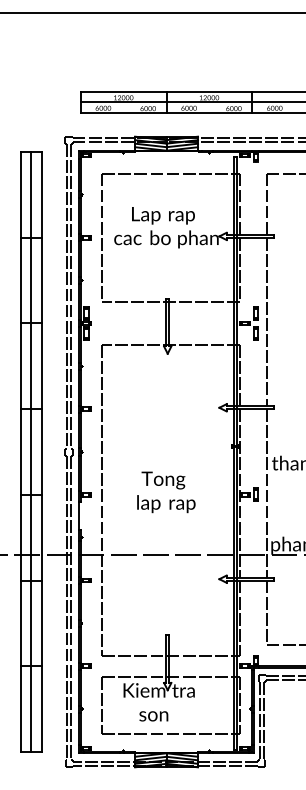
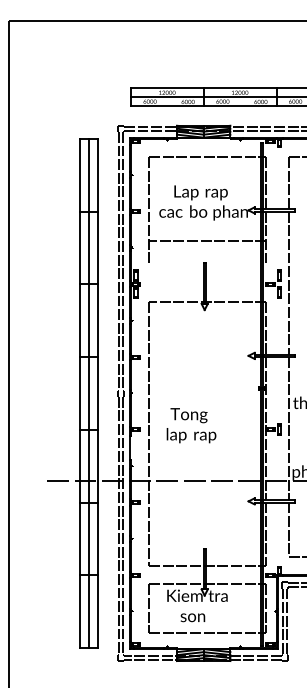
line: (171, 302) -> (207, 241), moved
text: (166, 492) -> (191, 425), moved

